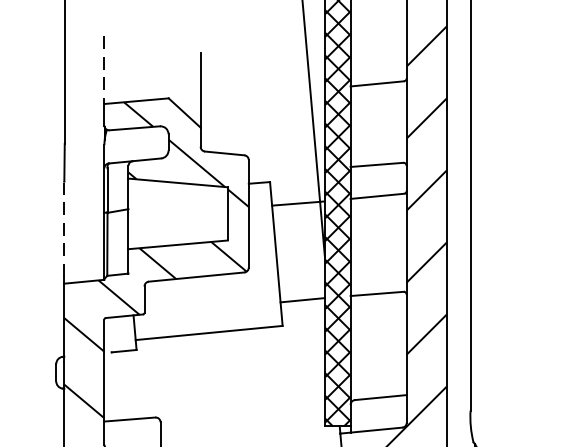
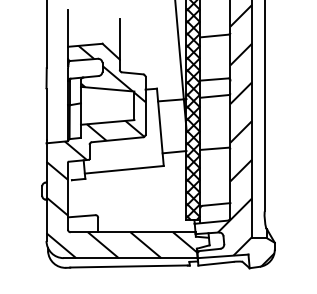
line: (105, 71) -> (68, 29), dashed -> solid
line: (64, 228) -> (46, 113), dashed -> solid

